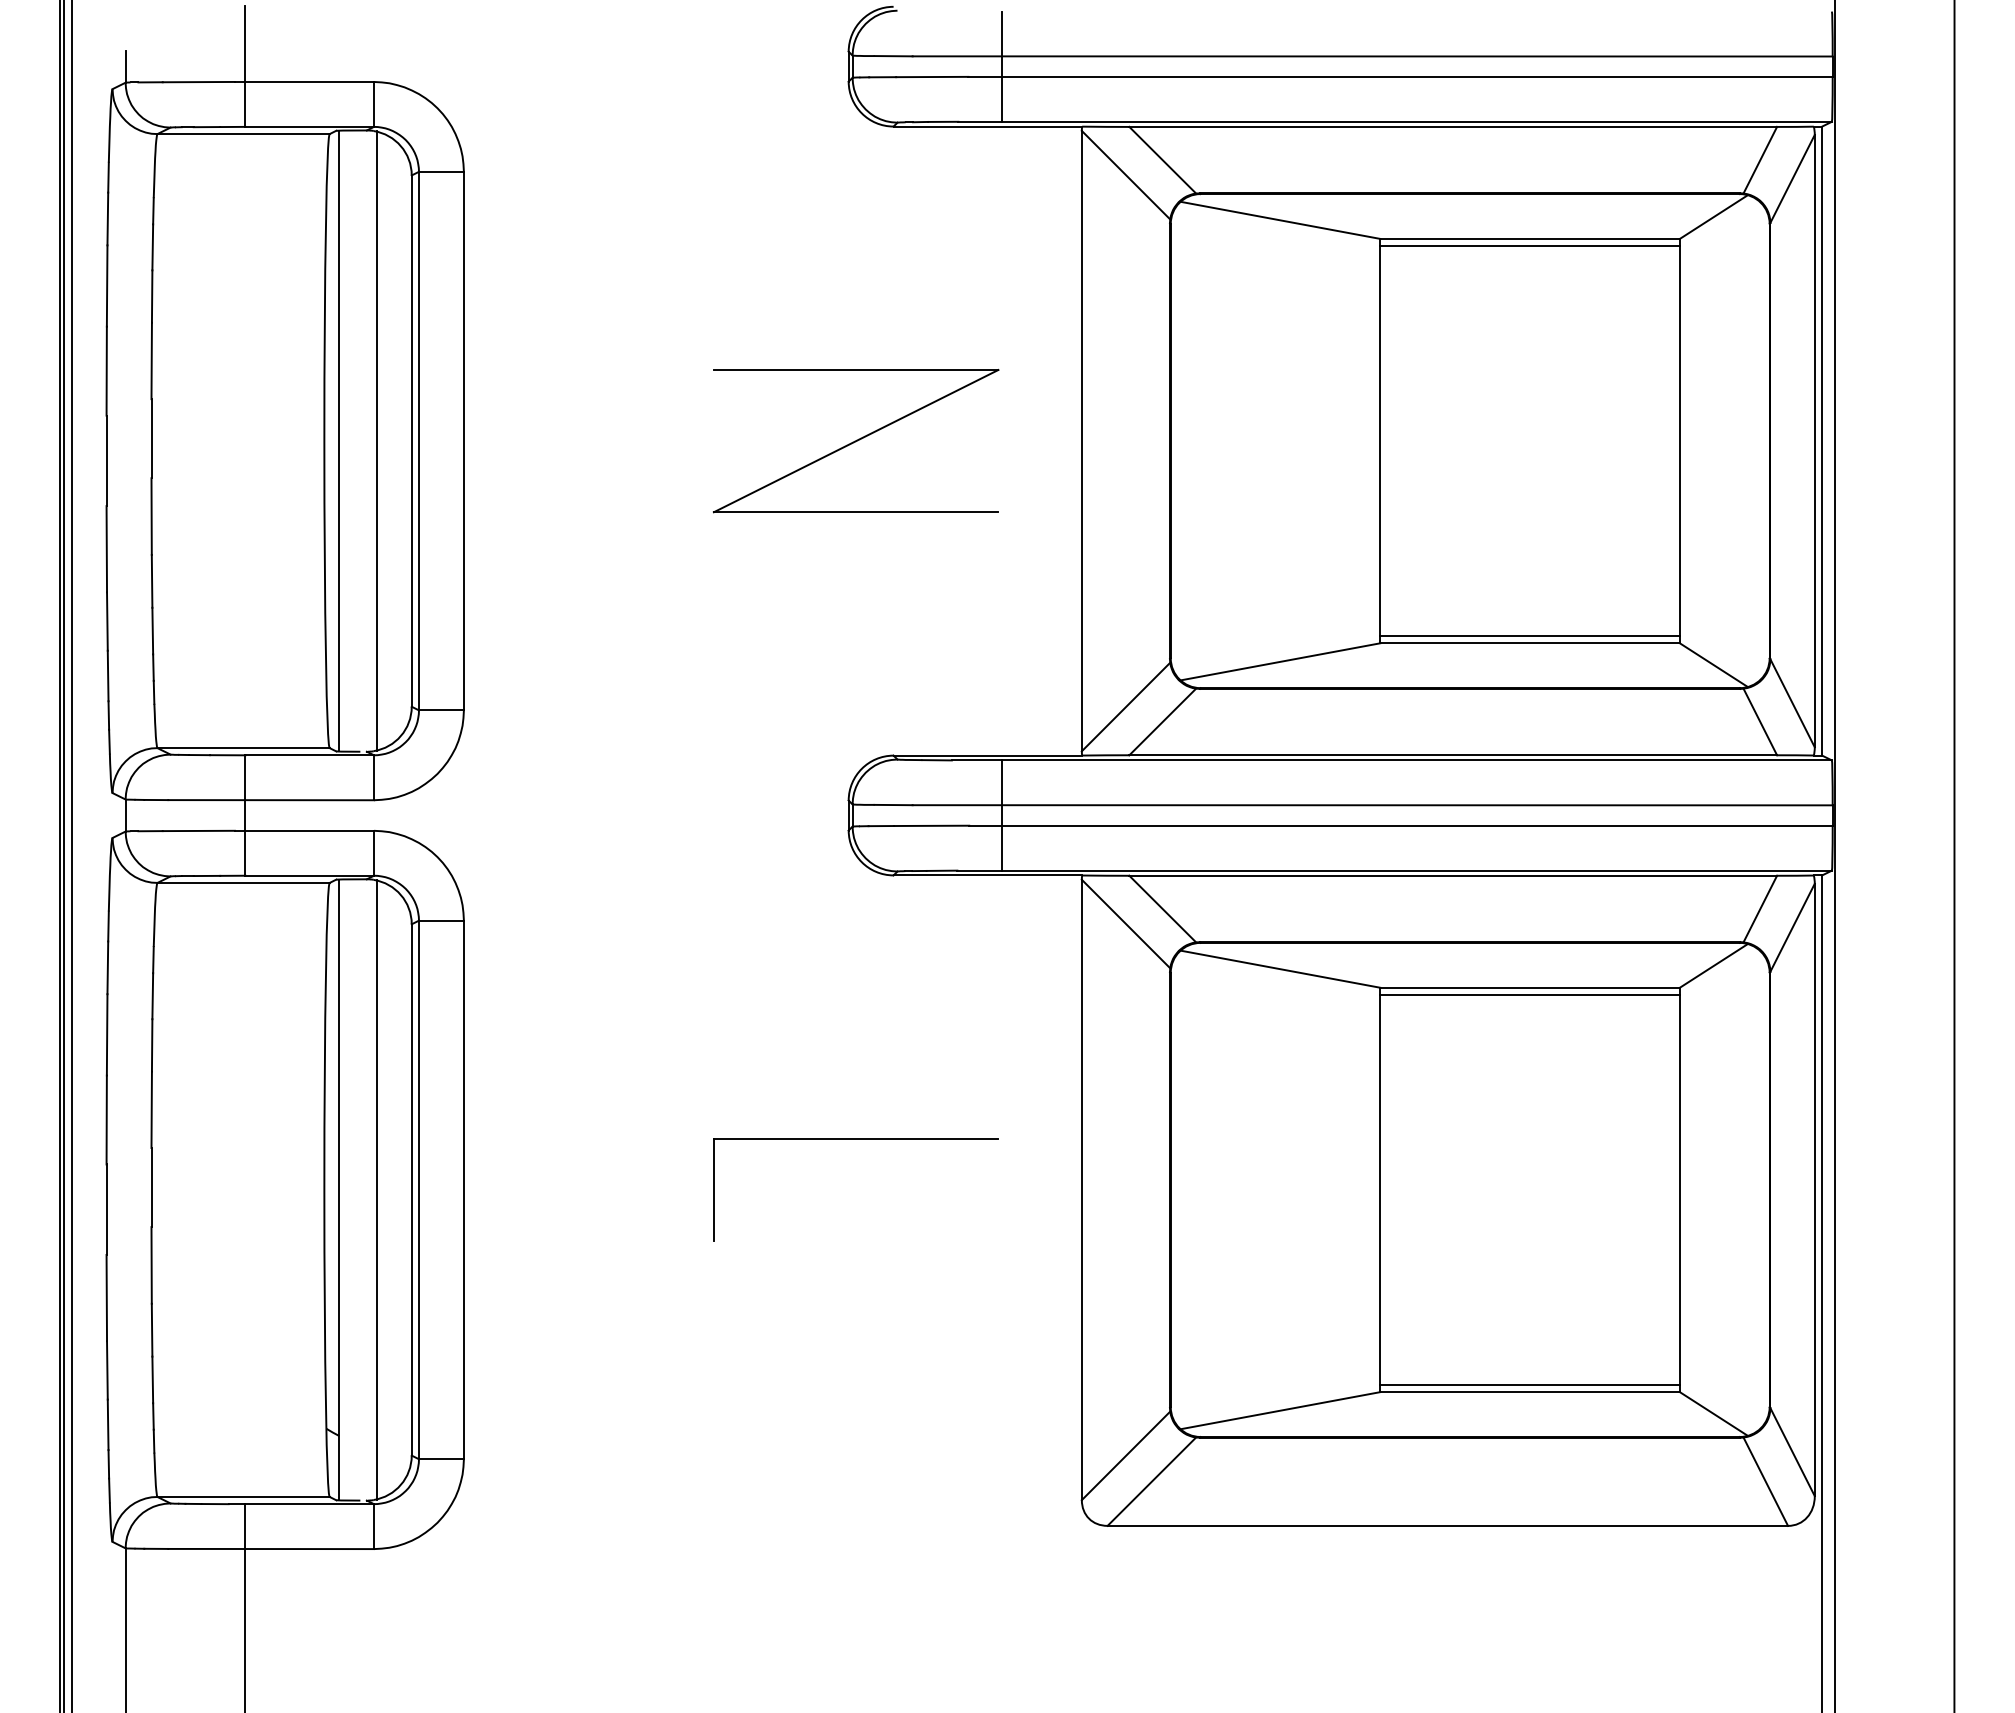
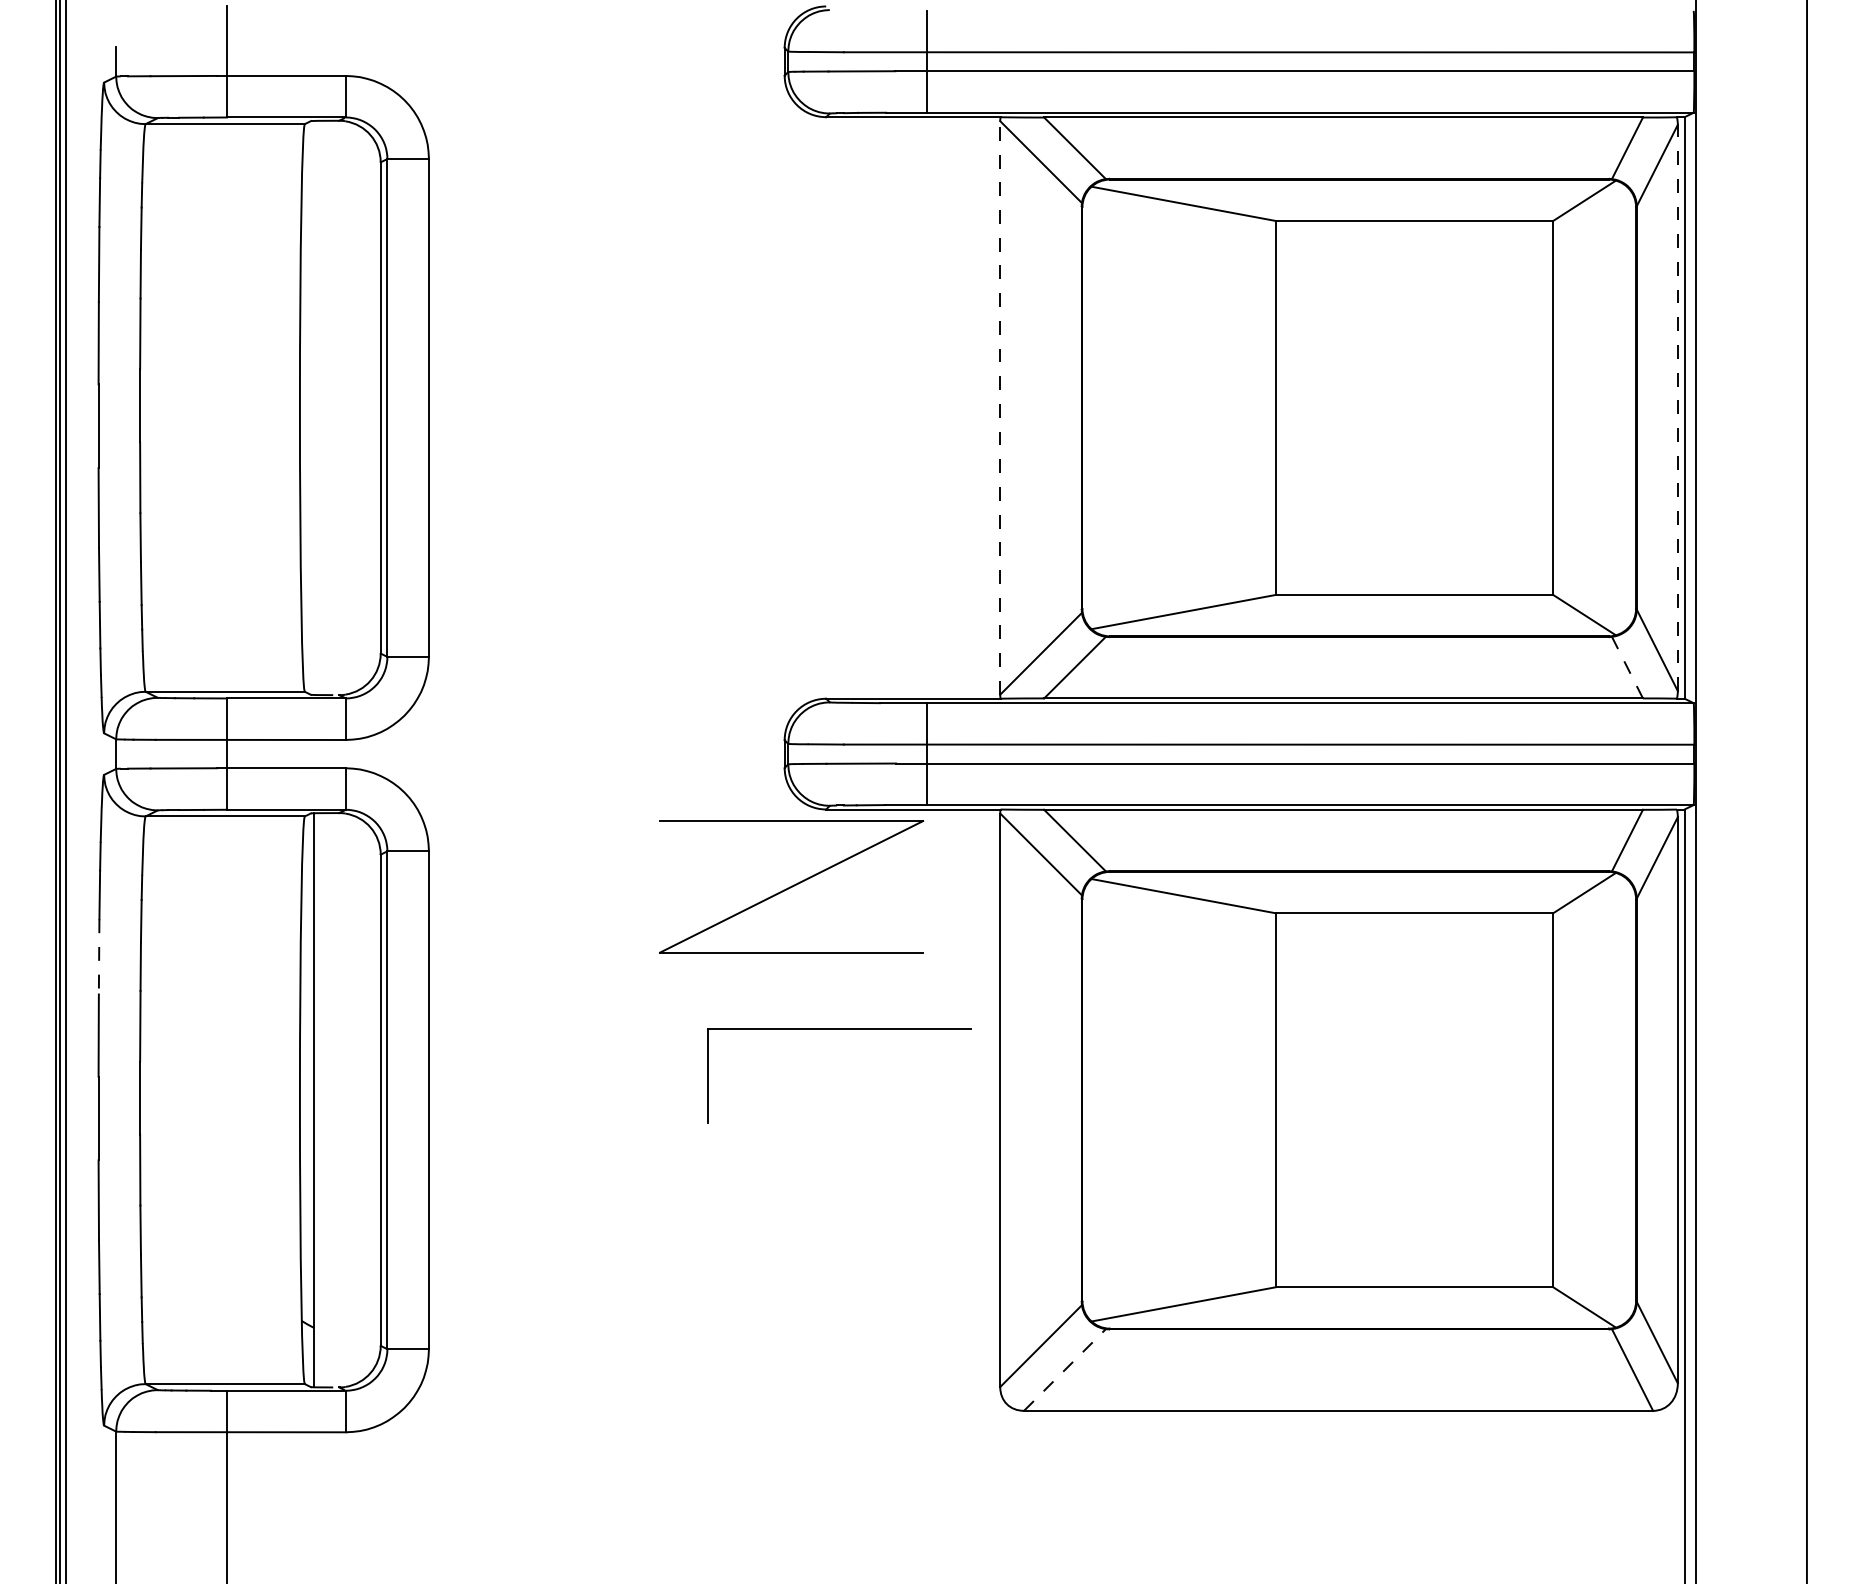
line: (1529, 246) -> (1414, 228), removed
line: (339, 440) -> (313, 407), removed
line: (376, 440) -> (348, 407), removed
part: (856, 440) -> (791, 886), moved
line: (1081, 440) -> (999, 407), solid -> dashed
line: (1814, 440) -> (1677, 407), solid -> dashed
line: (1529, 635) -> (1414, 587), removed
line: (1760, 721) -> (1627, 667), solid -> dashed
line: (1529, 995) -> (1414, 920), removed
line: (107, 1034) -> (99, 956), solid -> dashed
part: (855, 1139) -> (839, 1029), moved
line: (376, 1189) -> (348, 1099), removed
line: (1529, 1384) -> (1414, 1280), removed
line: (1151, 1481) -> (1064, 1369), solid -> dashed

